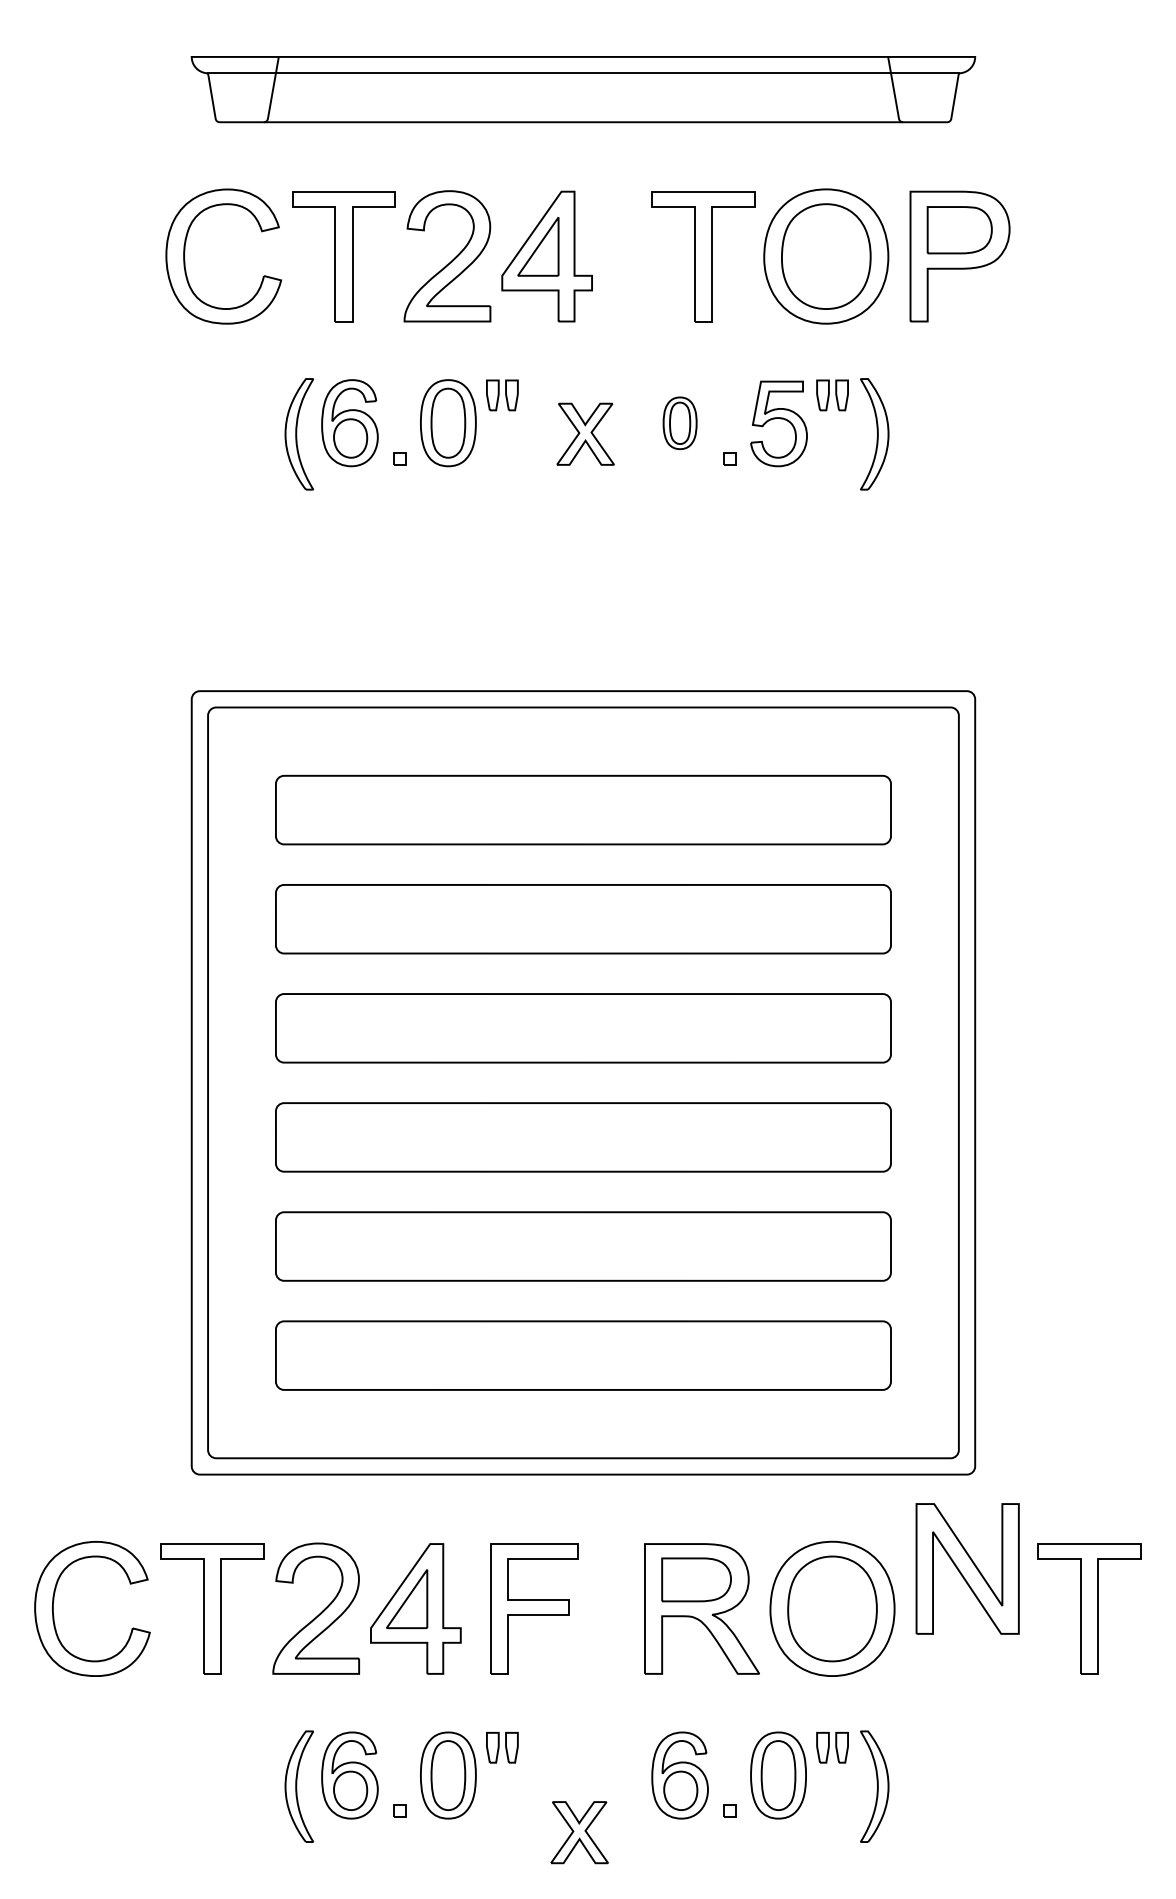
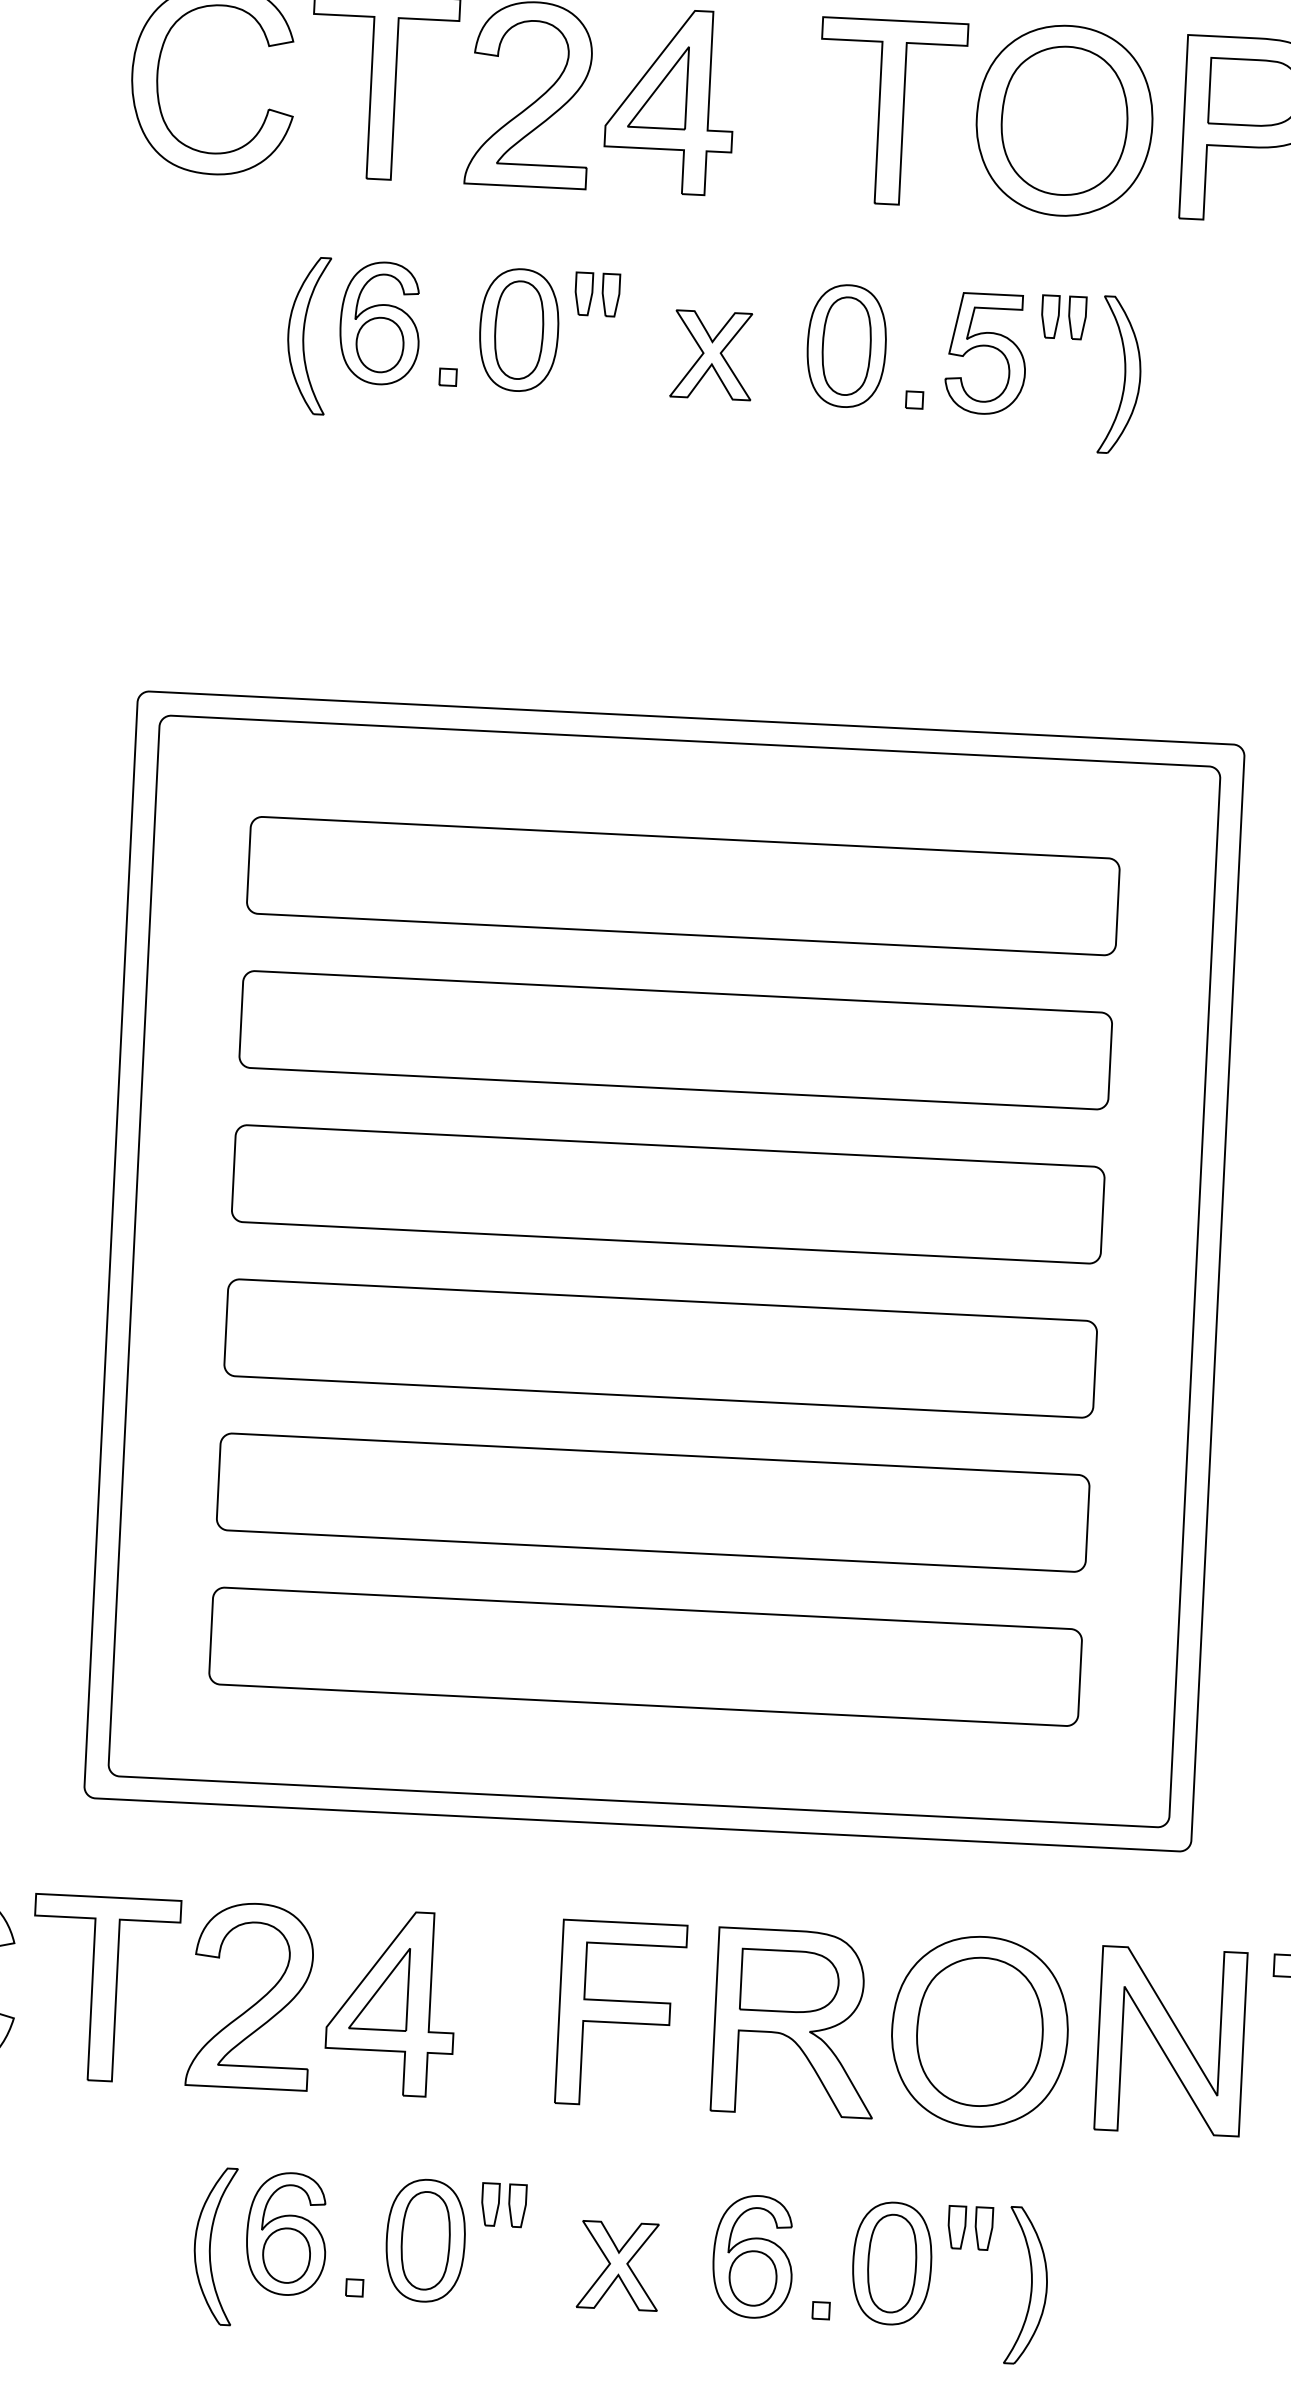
part: (679, 423) -> (845, 346), size x1.67
part: (967, 1568) -> (1170, 2040), moved
part: (534, 1608) -> (621, 2013), moved
part: (579, 1832) -> (618, 2265), moved

